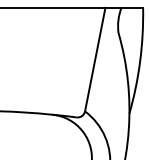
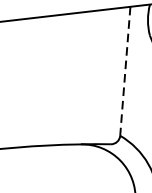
line: (95, 59) -> (125, 71), solid -> dashed

